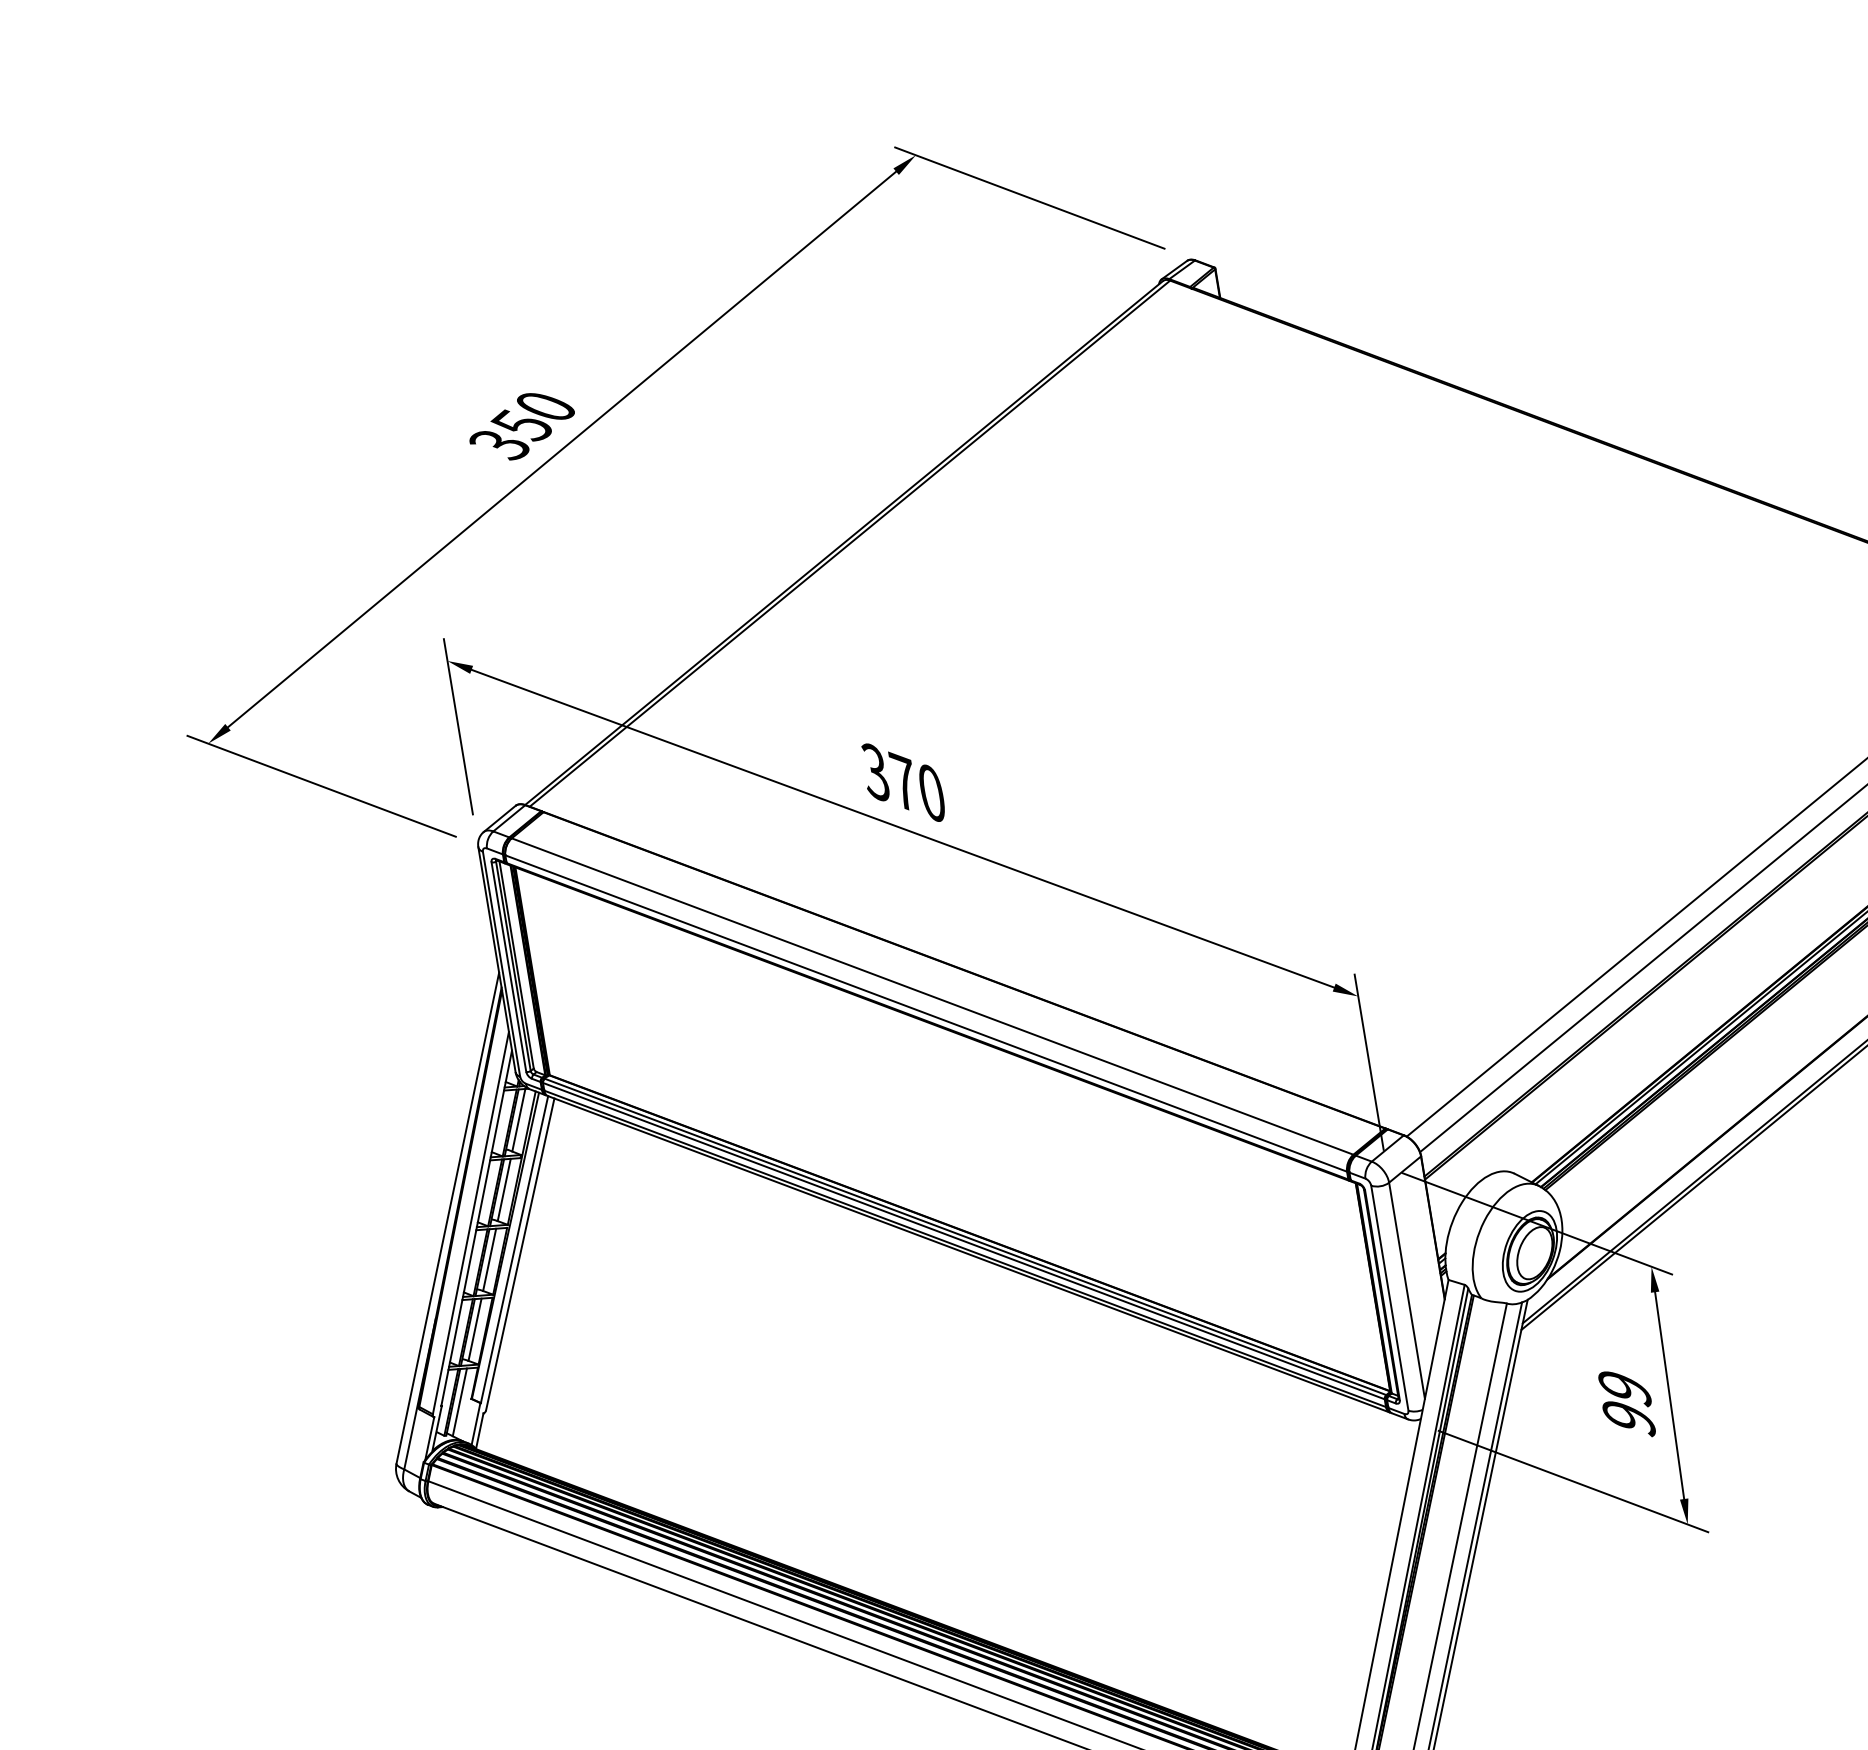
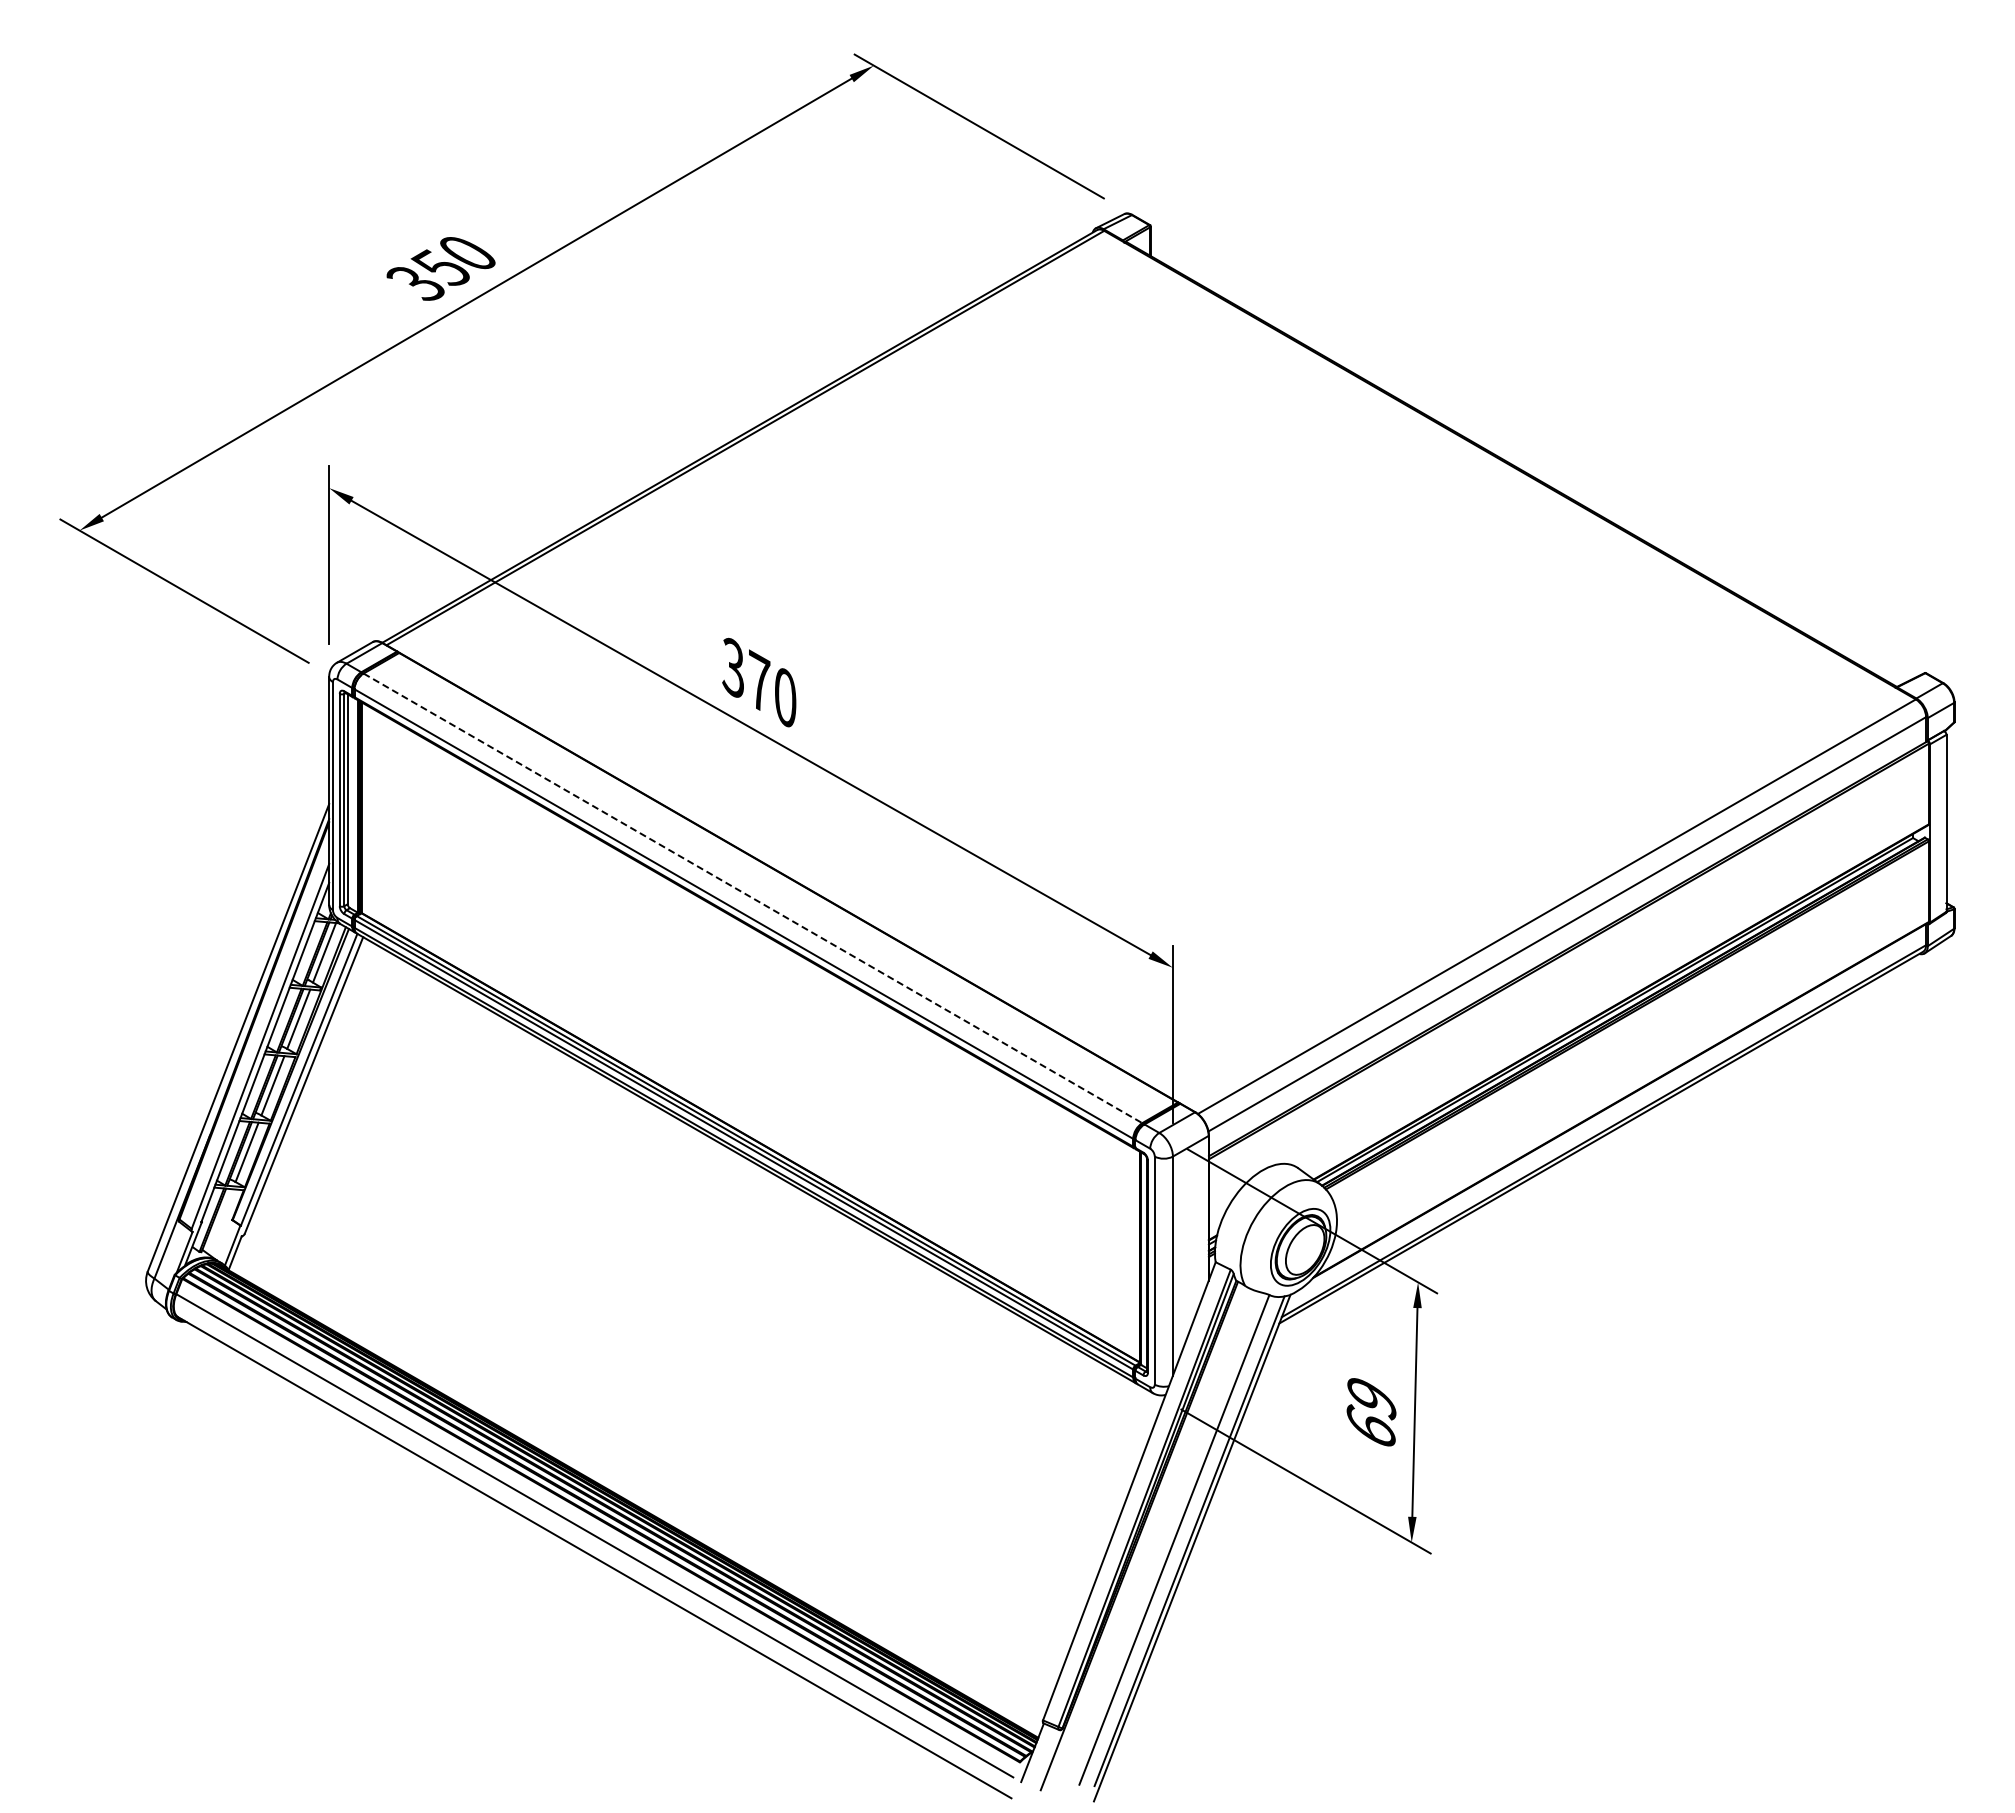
line: (932, 996) -> (752, 898), solid -> dashed
line: (459, 1402) -> (219, 1221), removed
text: (1628, 1417) -> (1370, 1427), 99 -> 69

